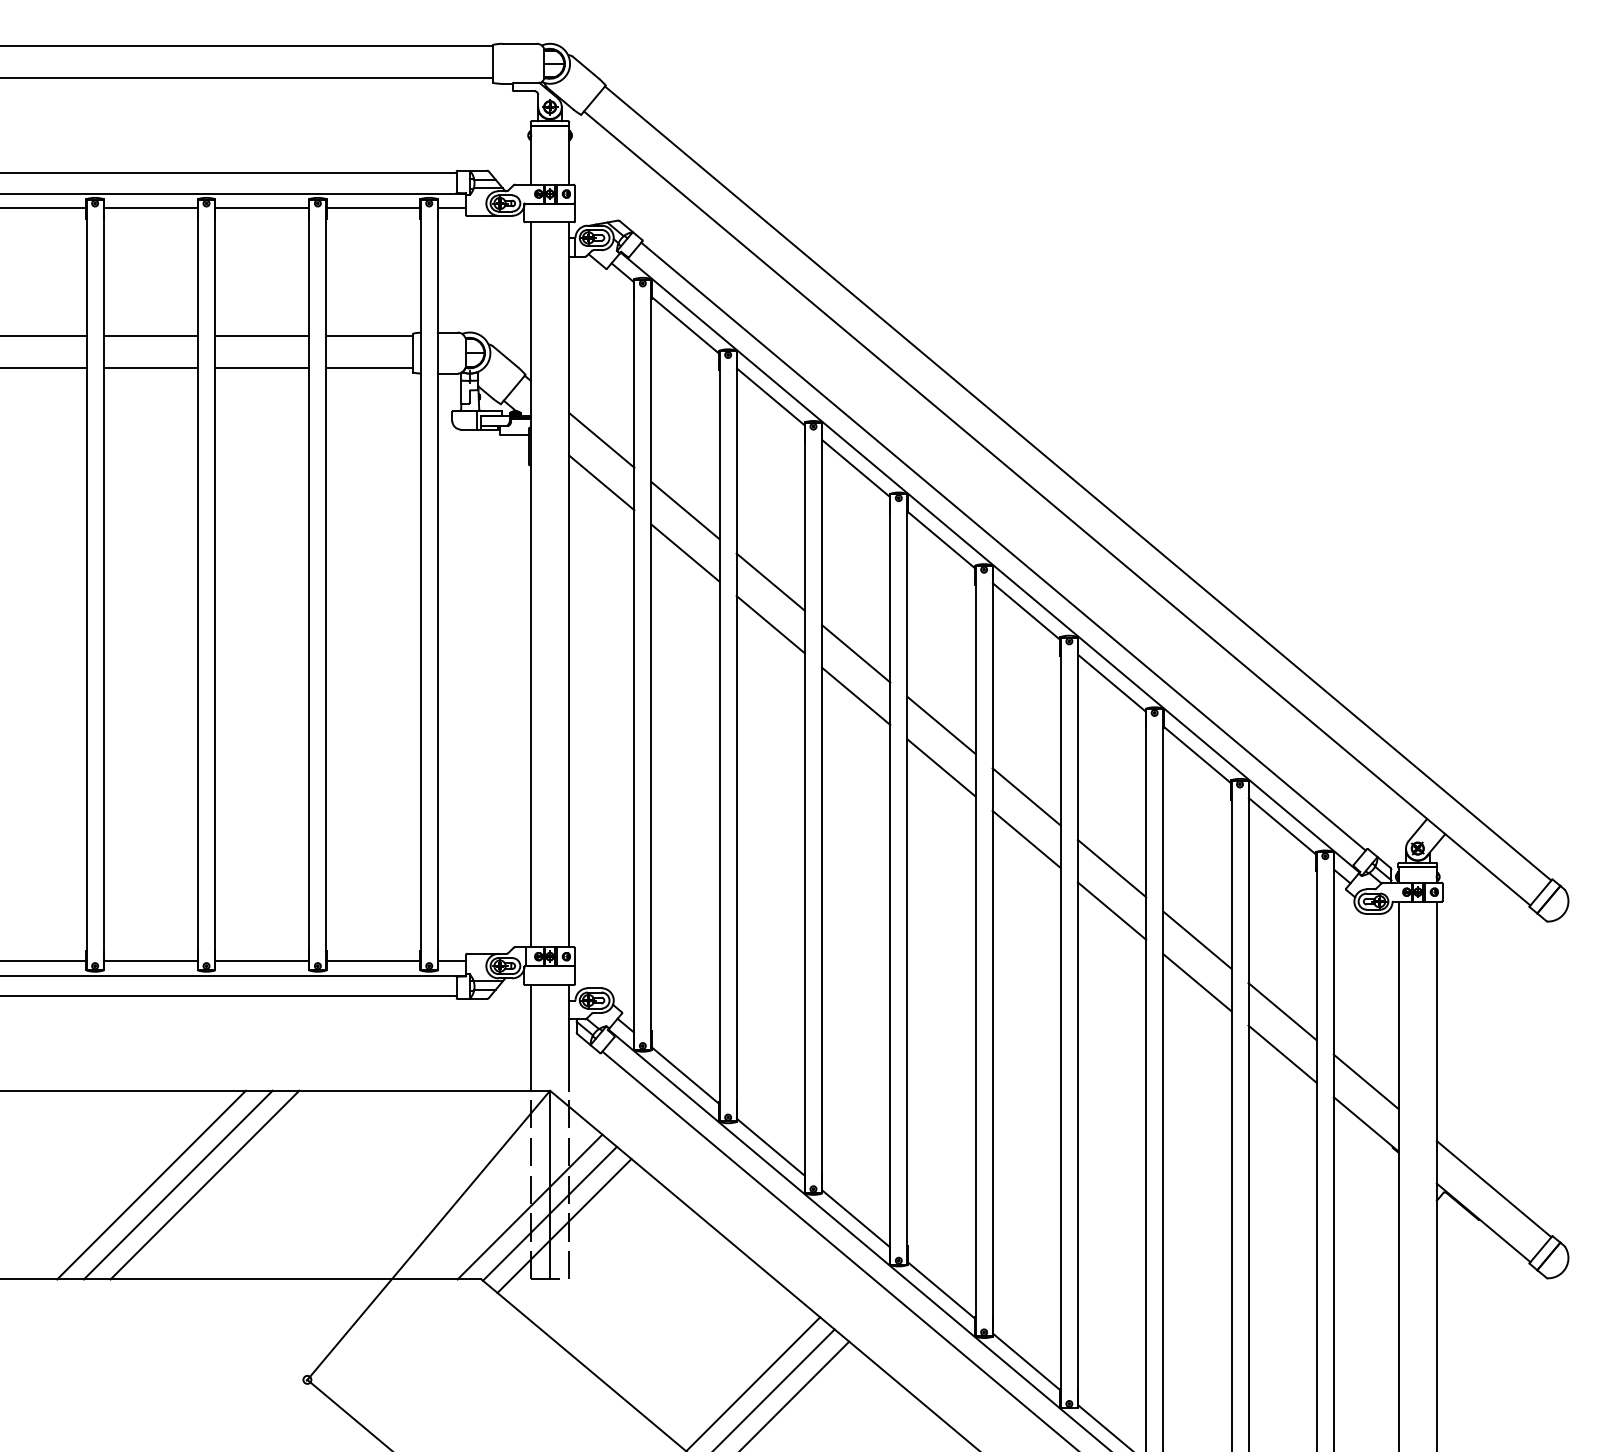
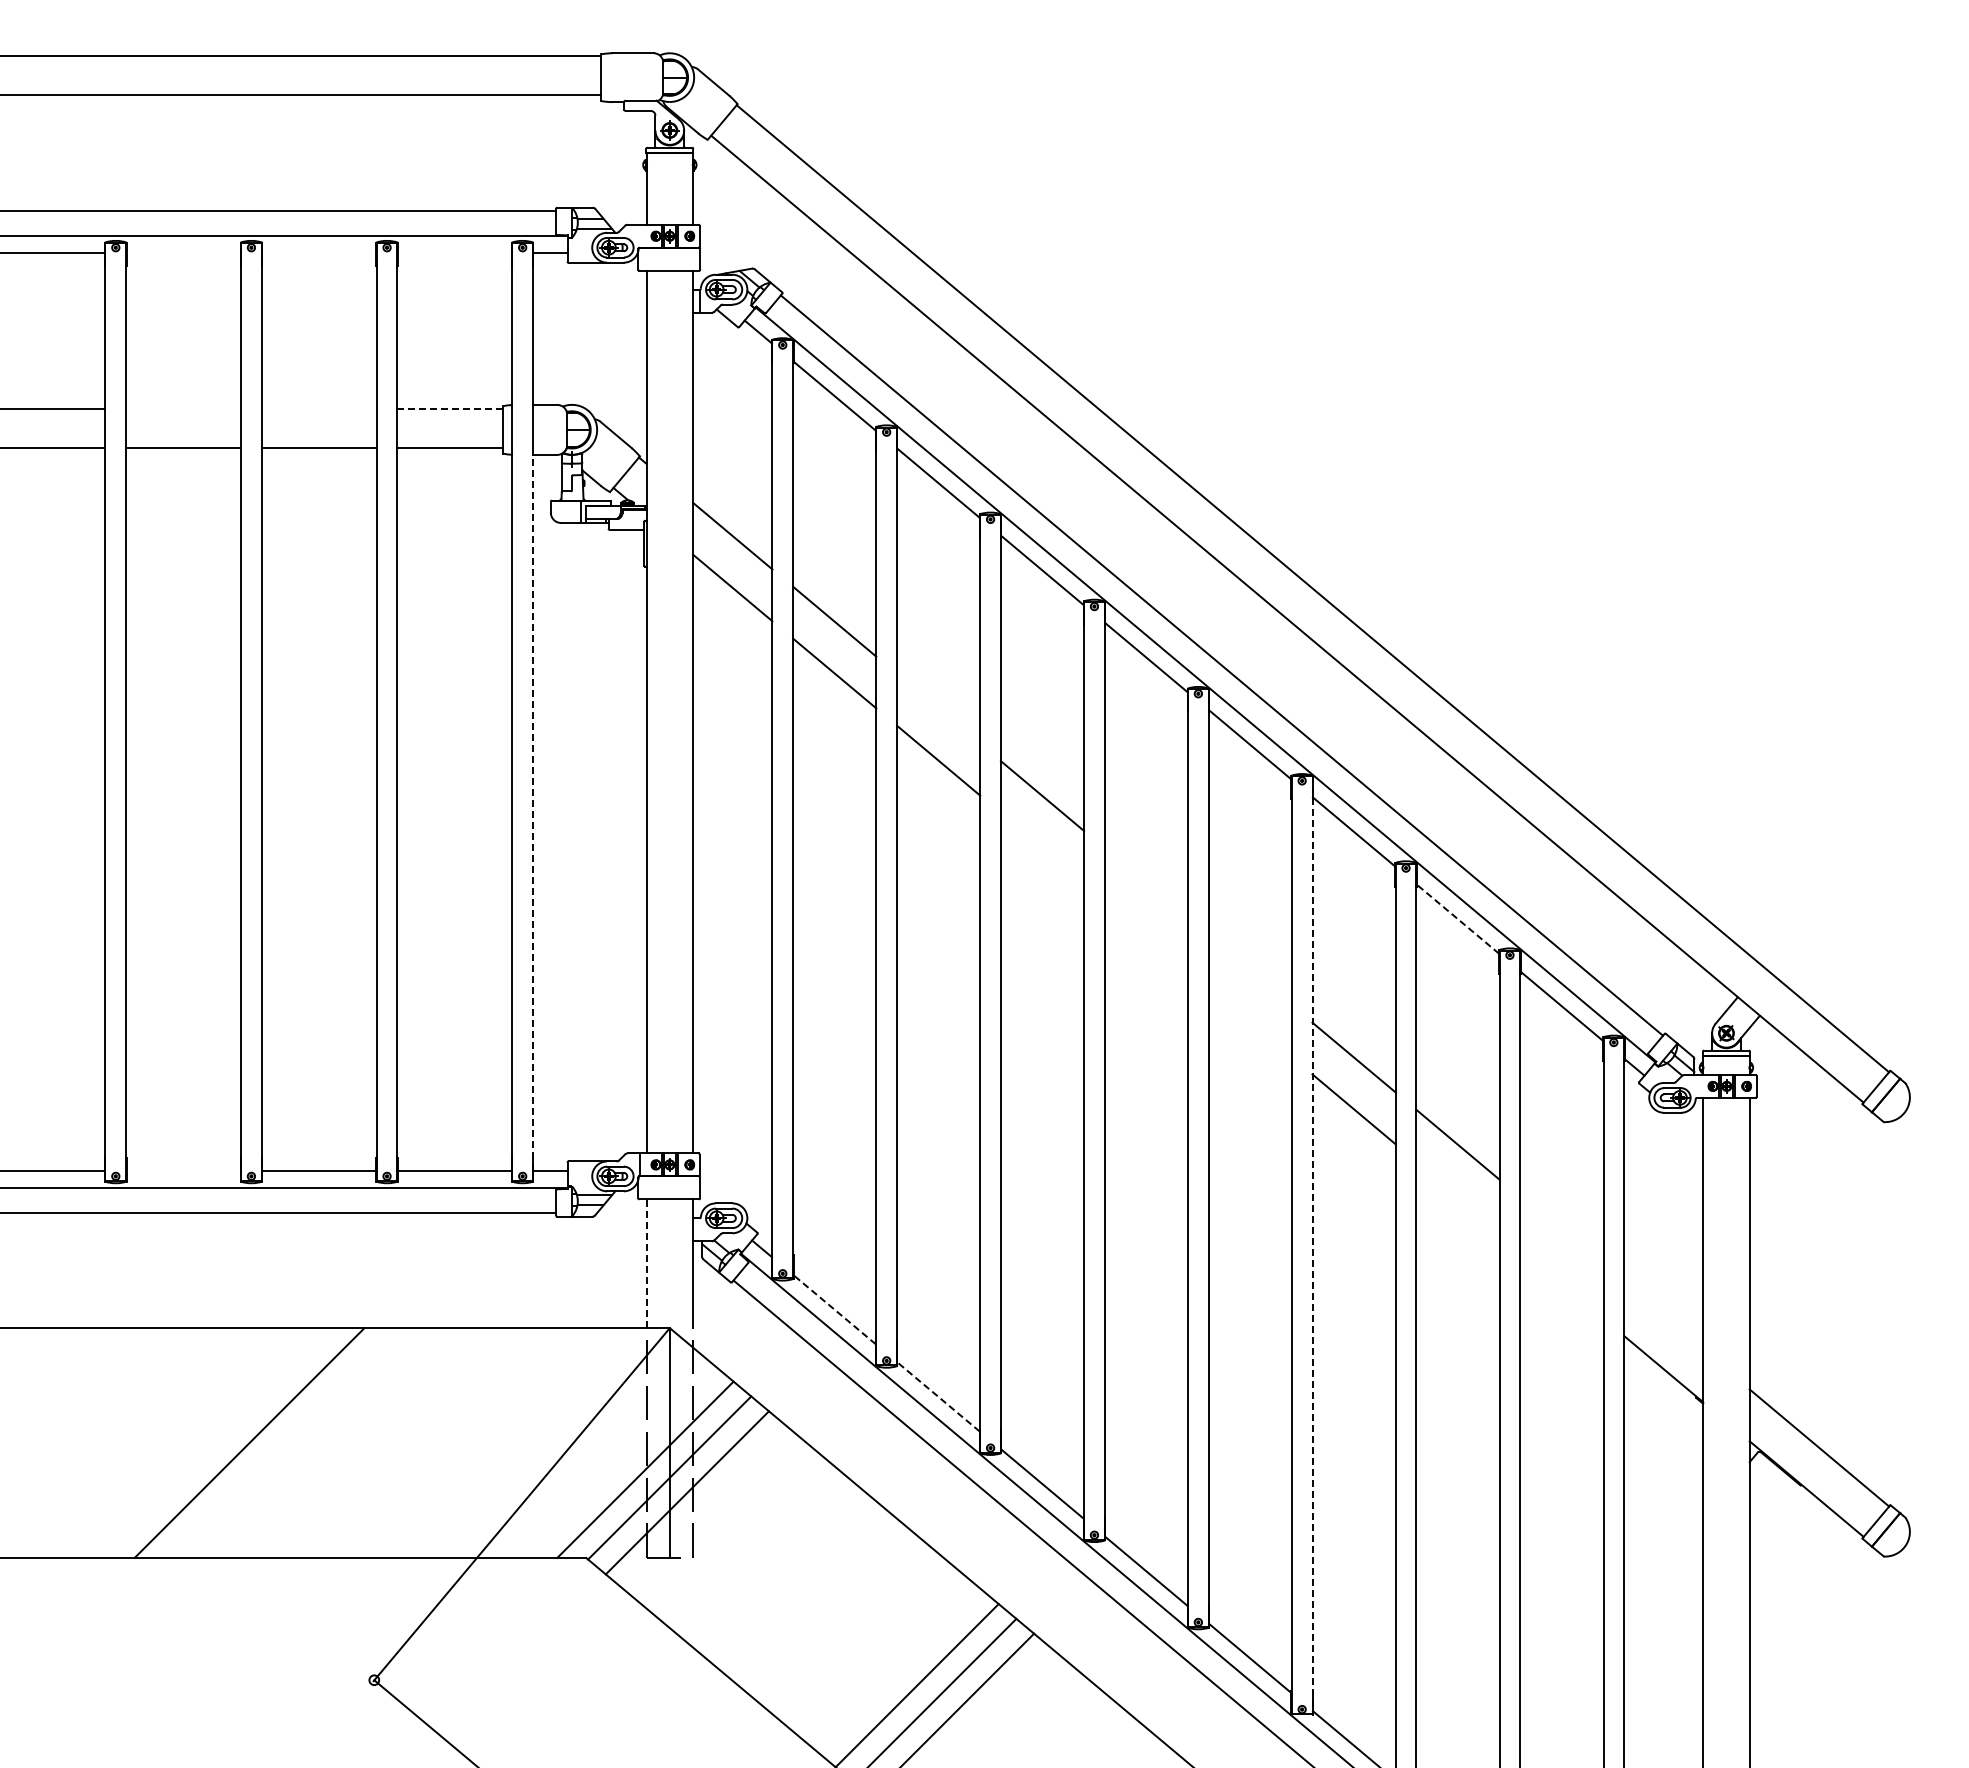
line: (150, 208) -> (183, 253), removed
line: (261, 208) -> (318, 253), removed
line: (373, 208) -> (454, 253), removed
line: (150, 335) -> (183, 408), removed
line: (261, 335) -> (318, 408), removed
line: (369, 335) -> (450, 408), solid -> dashed
line: (770, 581) -> (938, 708), removed
line: (438, 671) -> (533, 817), solid -> dashed
line: (856, 696) -> (1042, 847), removed
line: (941, 725) -> (1146, 883), removed
line: (1197, 755) -> (1458, 919), solid -> dashed
line: (941, 767) -> (1146, 934), removed
line: (1026, 797) -> (1249, 970), removed
line: (1026, 839) -> (1249, 1022), removed
line: (150, 961) -> (183, 1170), removed
line: (1196, 982) -> (1457, 1196), removed
line: (1282, 1011) -> (1561, 1231), removed
line: (1077, 1022) -> (1312, 1245), solid -> dashed
line: (530, 1037) -> (646, 1263), solid -> dashed
line: (1282, 1054) -> (1561, 1283), removed
line: (685, 1075) -> (834, 1309), solid -> dashed
line: (1366, 1081) -> (1663, 1317), removed
line: (770, 1147) -> (938, 1397), solid -> dashed
line: (151, 1184) -> (184, 1442), removed
line: (178, 1184) -> (217, 1442), removed

